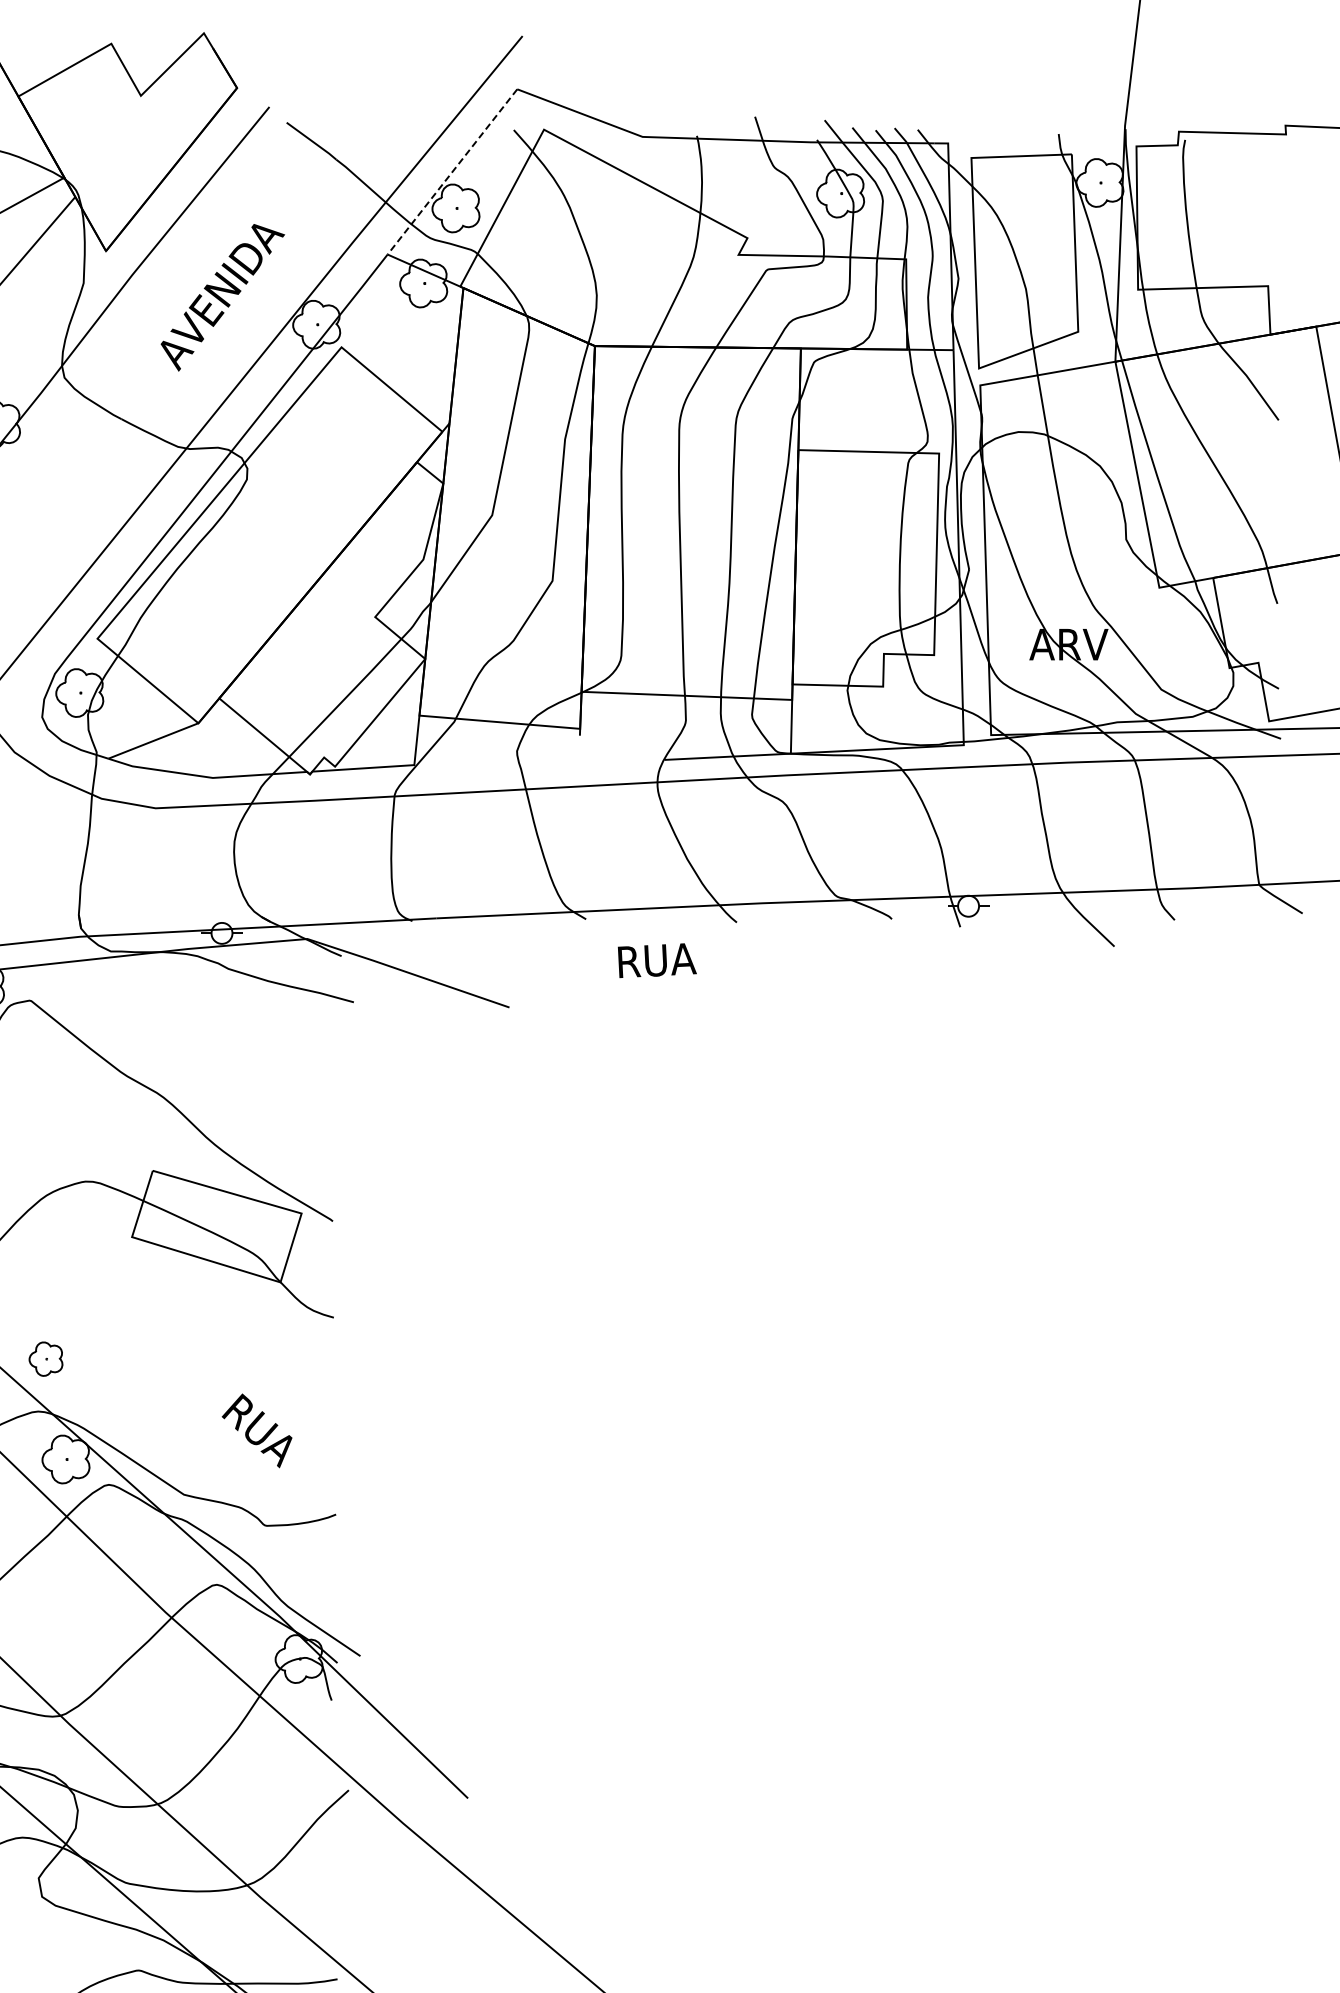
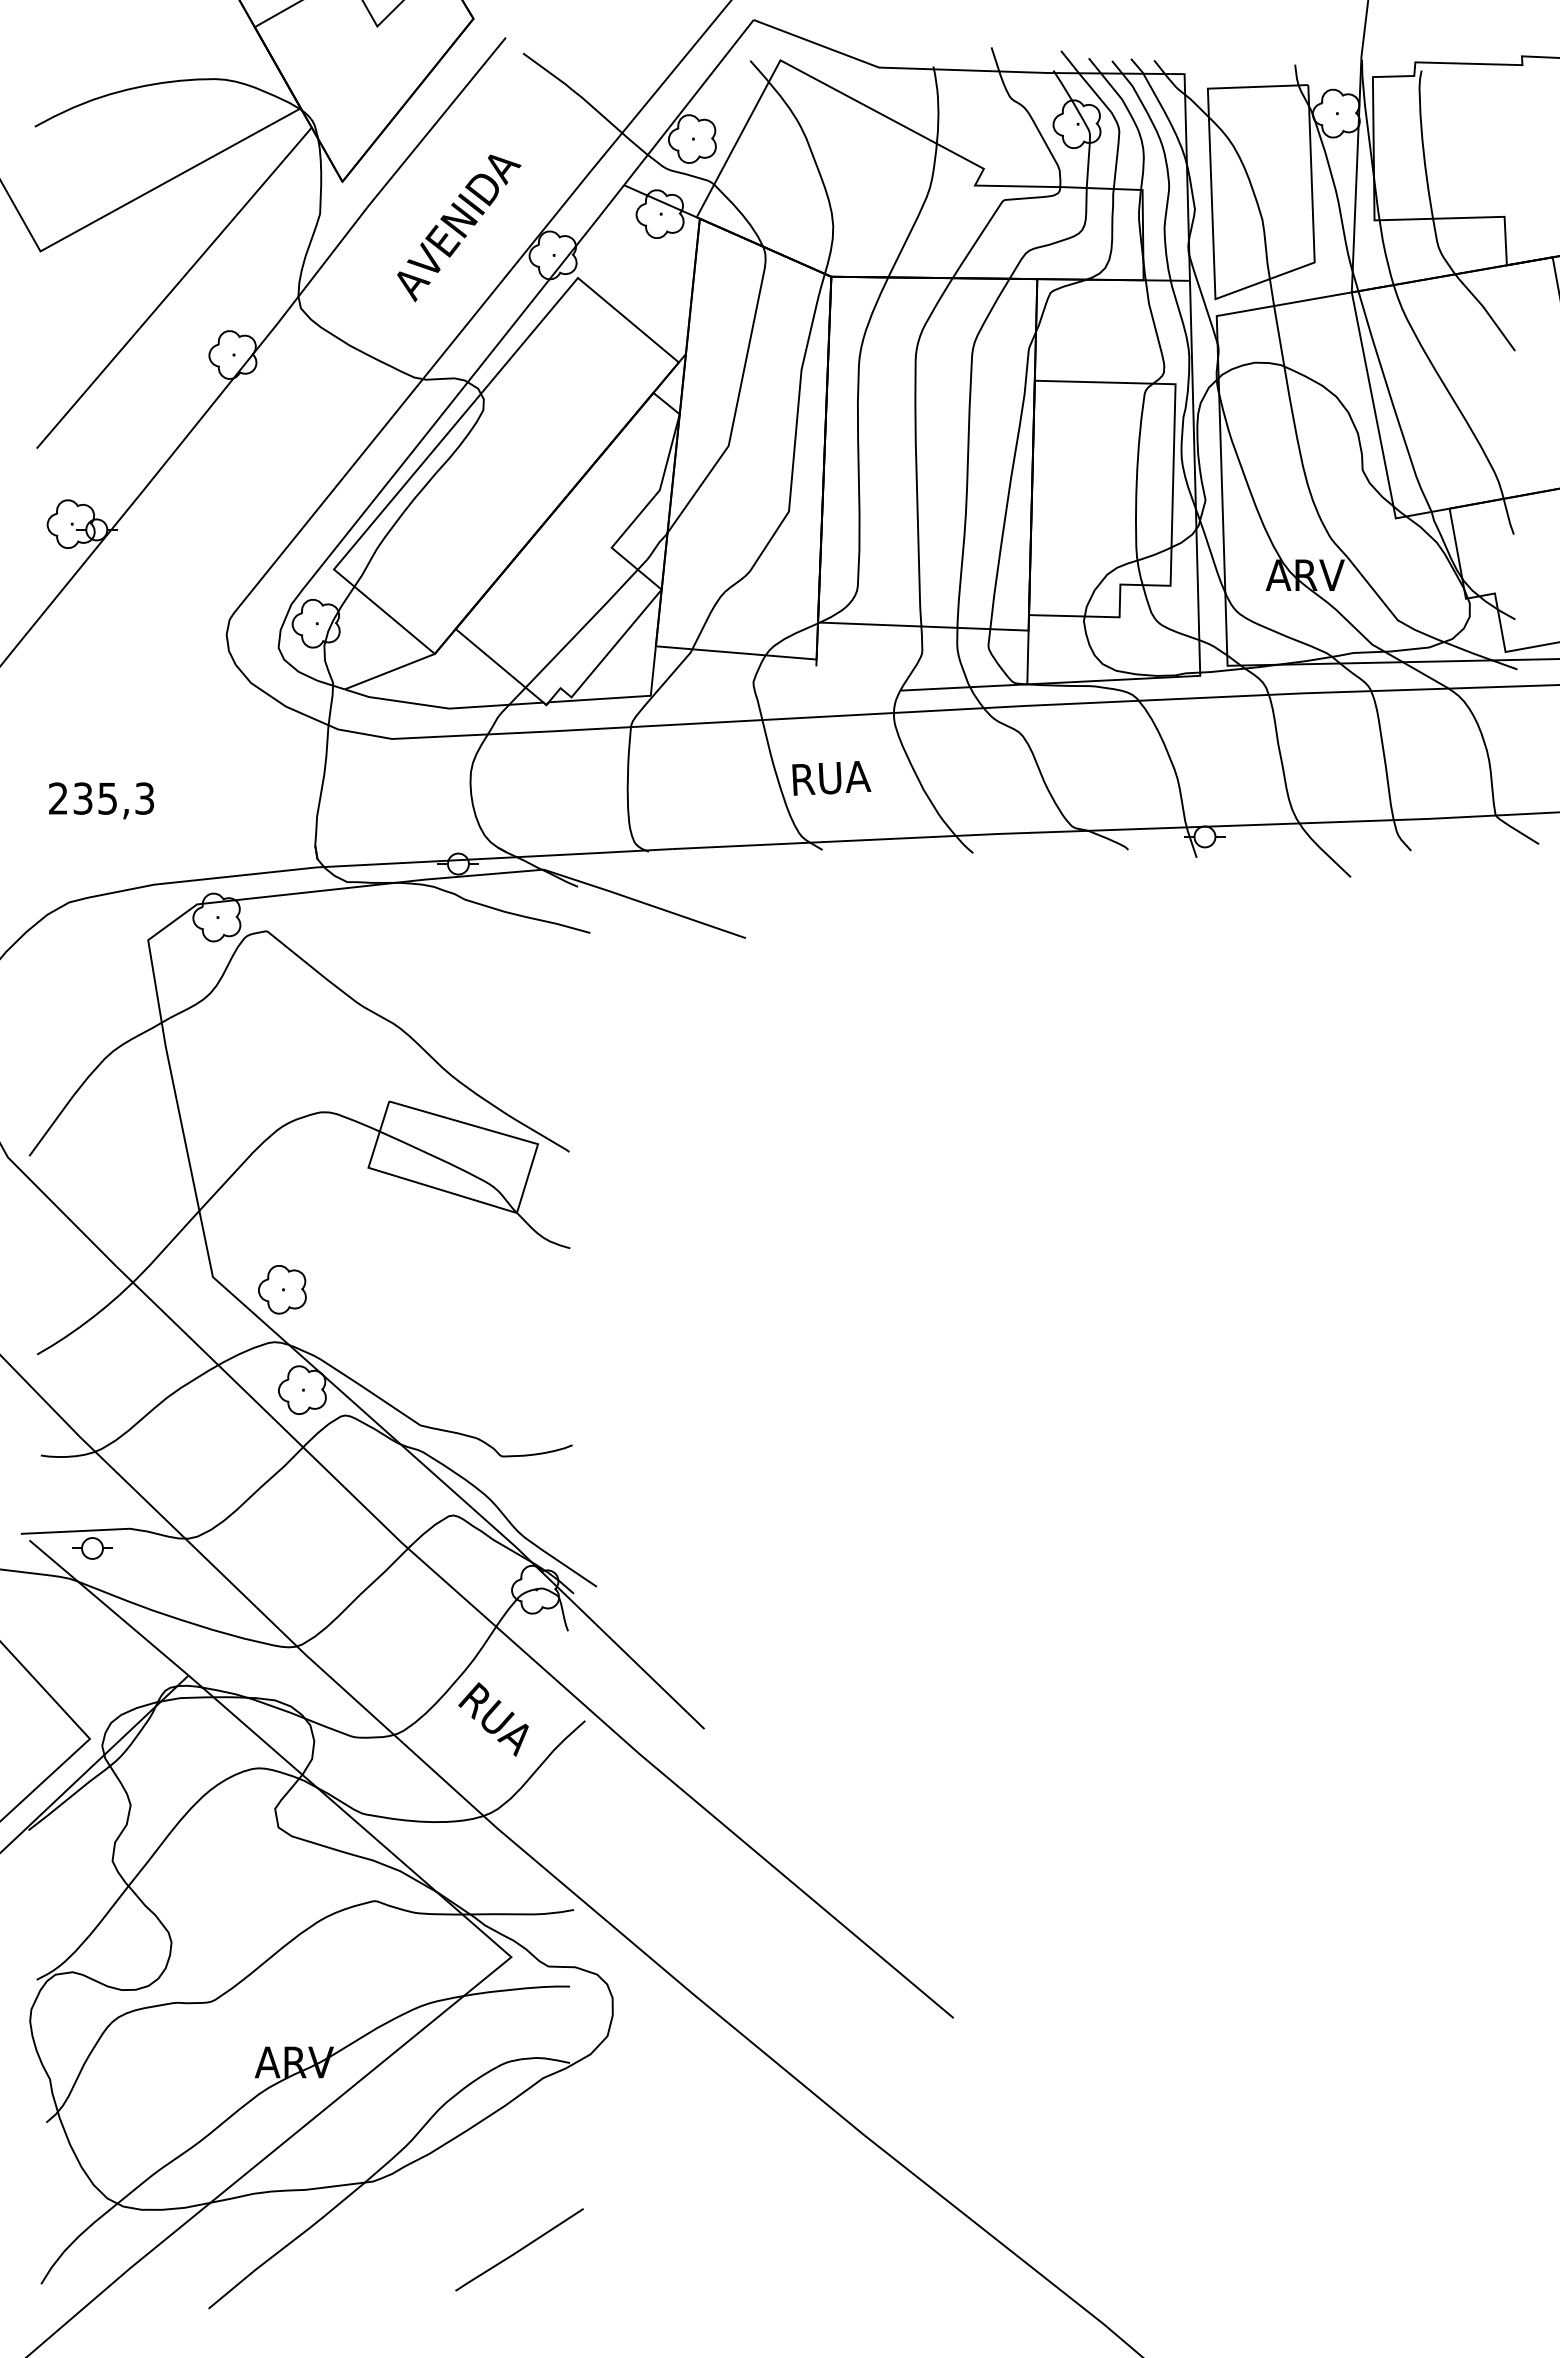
line: (452, 172) -> (688, 103), dashed -> solid
text: (657, 960) -> (831, 778), moved
part: (46, 1358) -> (282, 1289), size x1.43
text: (257, 1430) -> (493, 1719), moved

